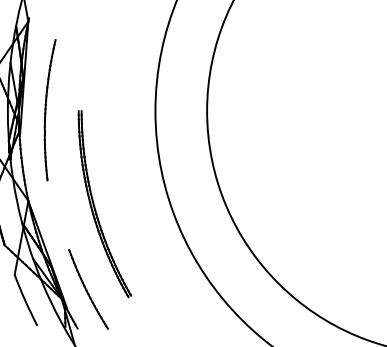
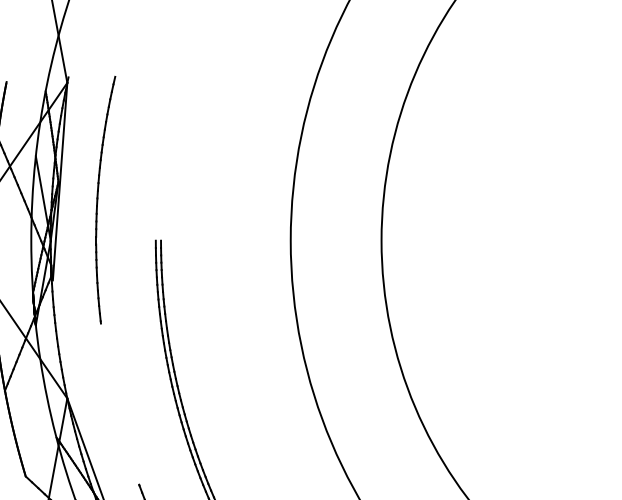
part: (49, 110) -> (104, 200), moved

